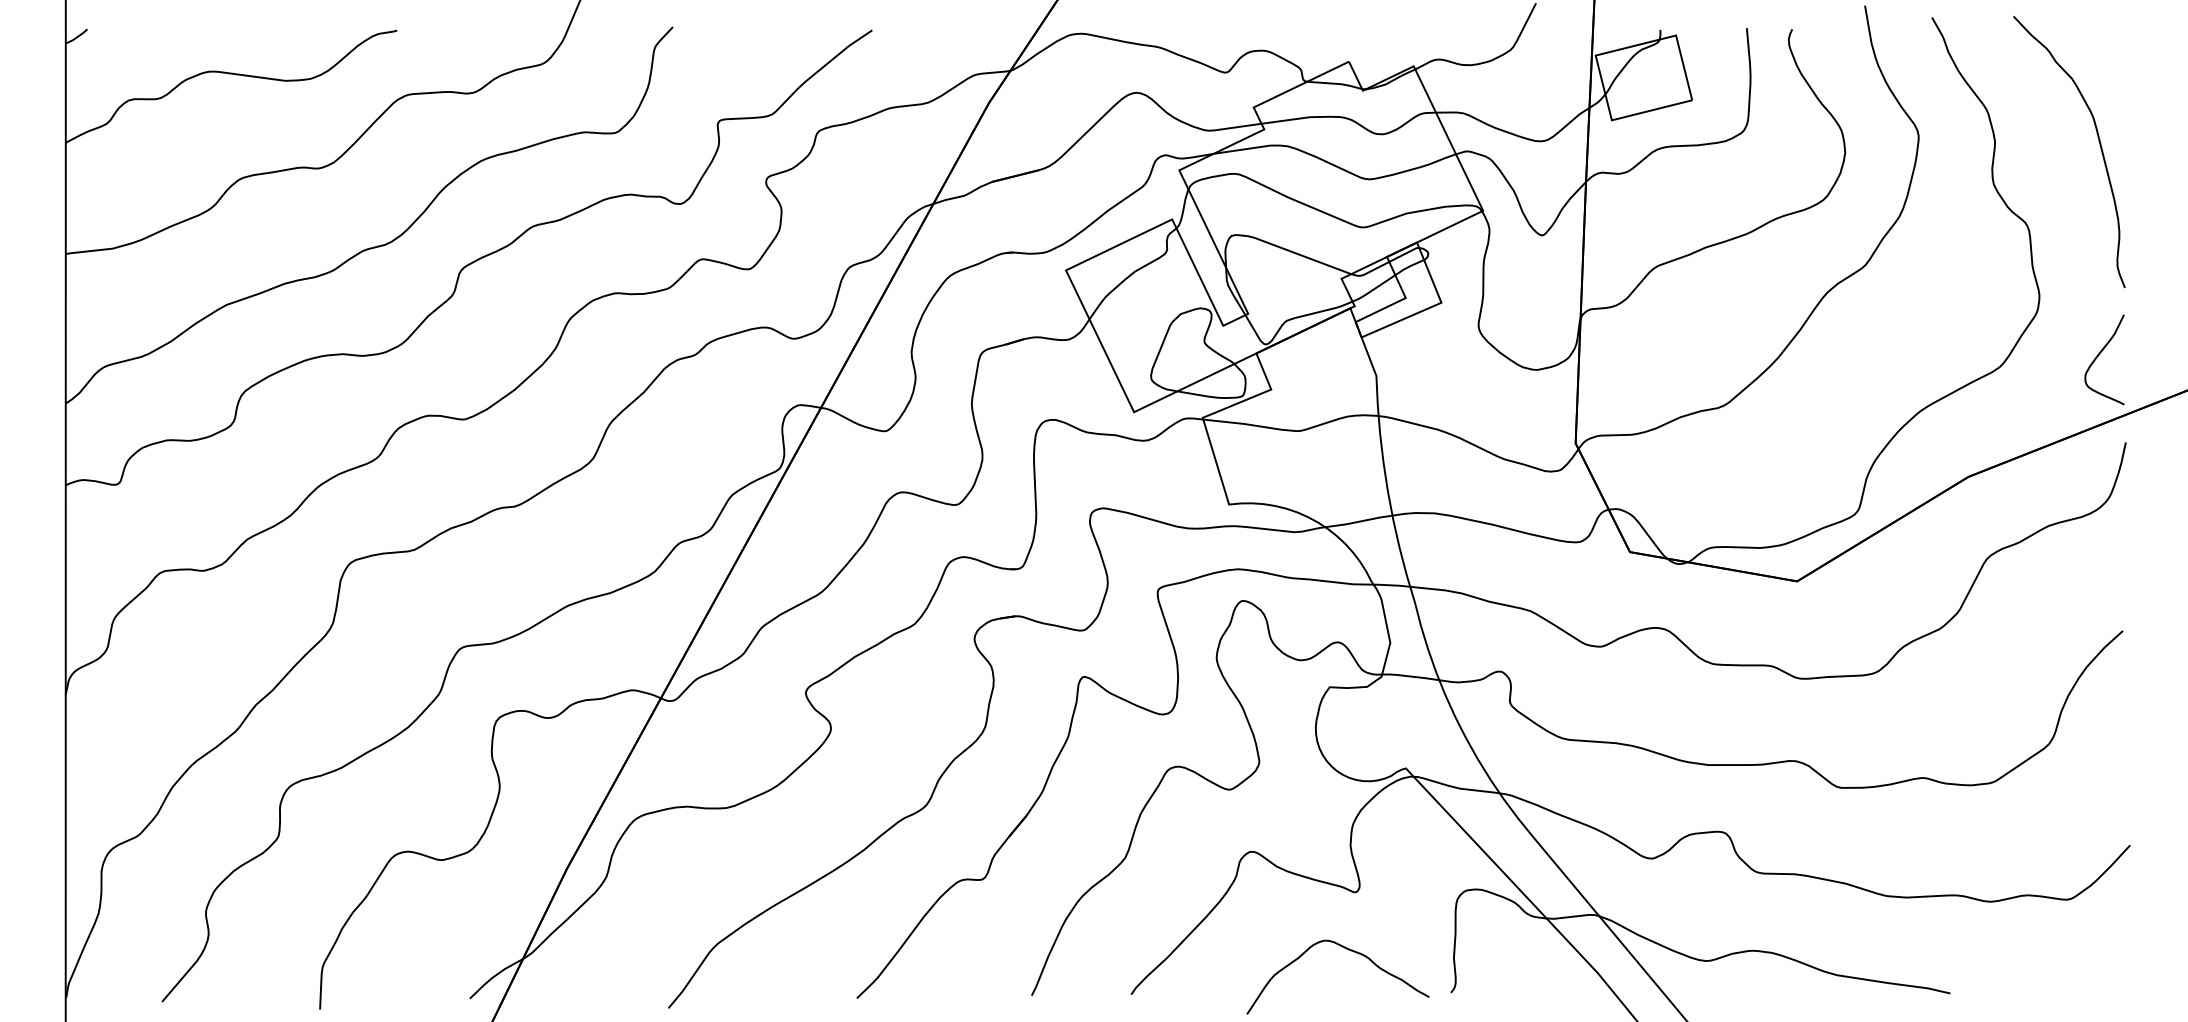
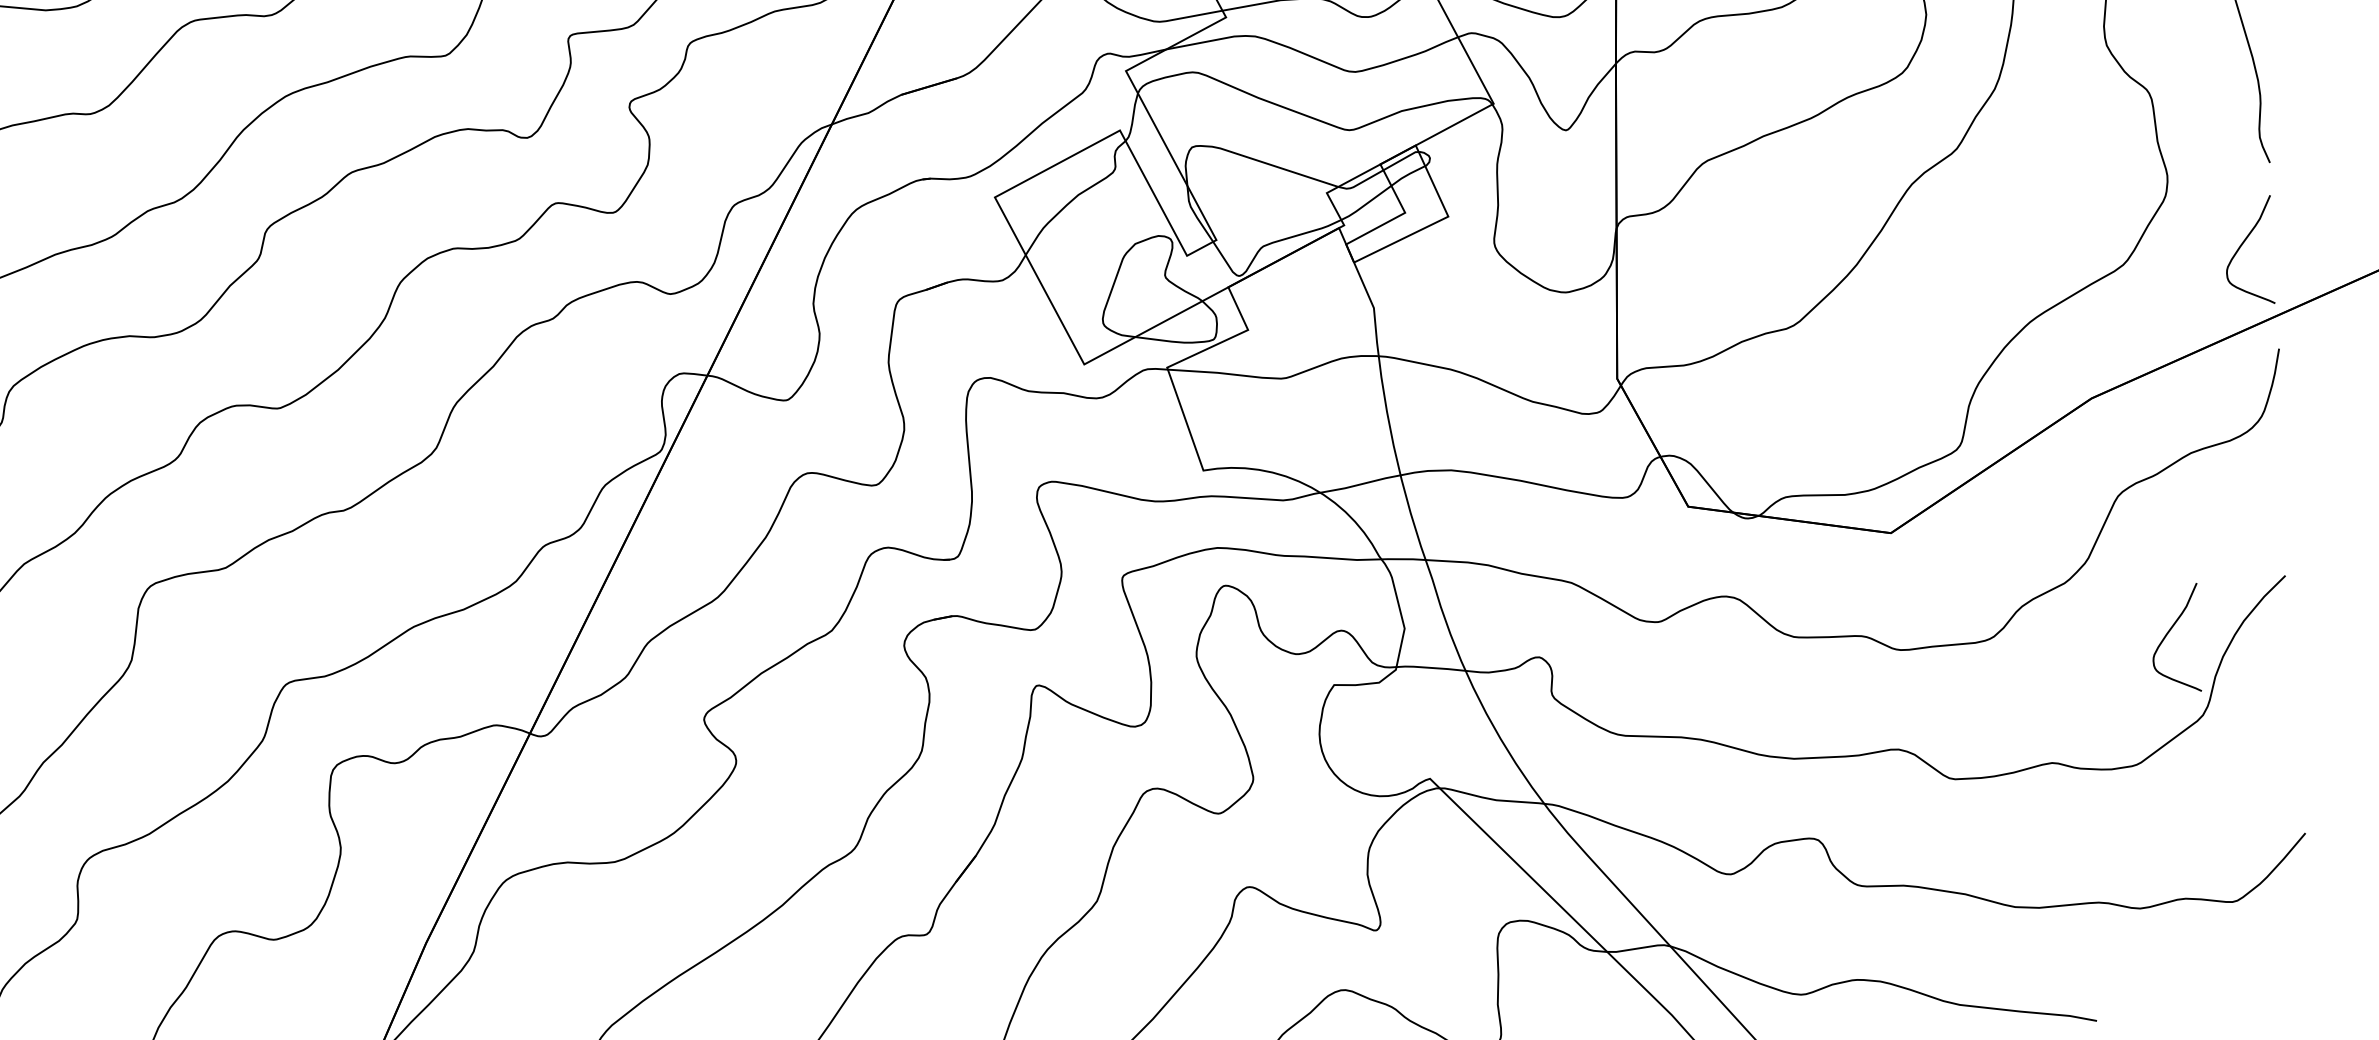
curve: (2024, 674) -> (2169, 633), added

